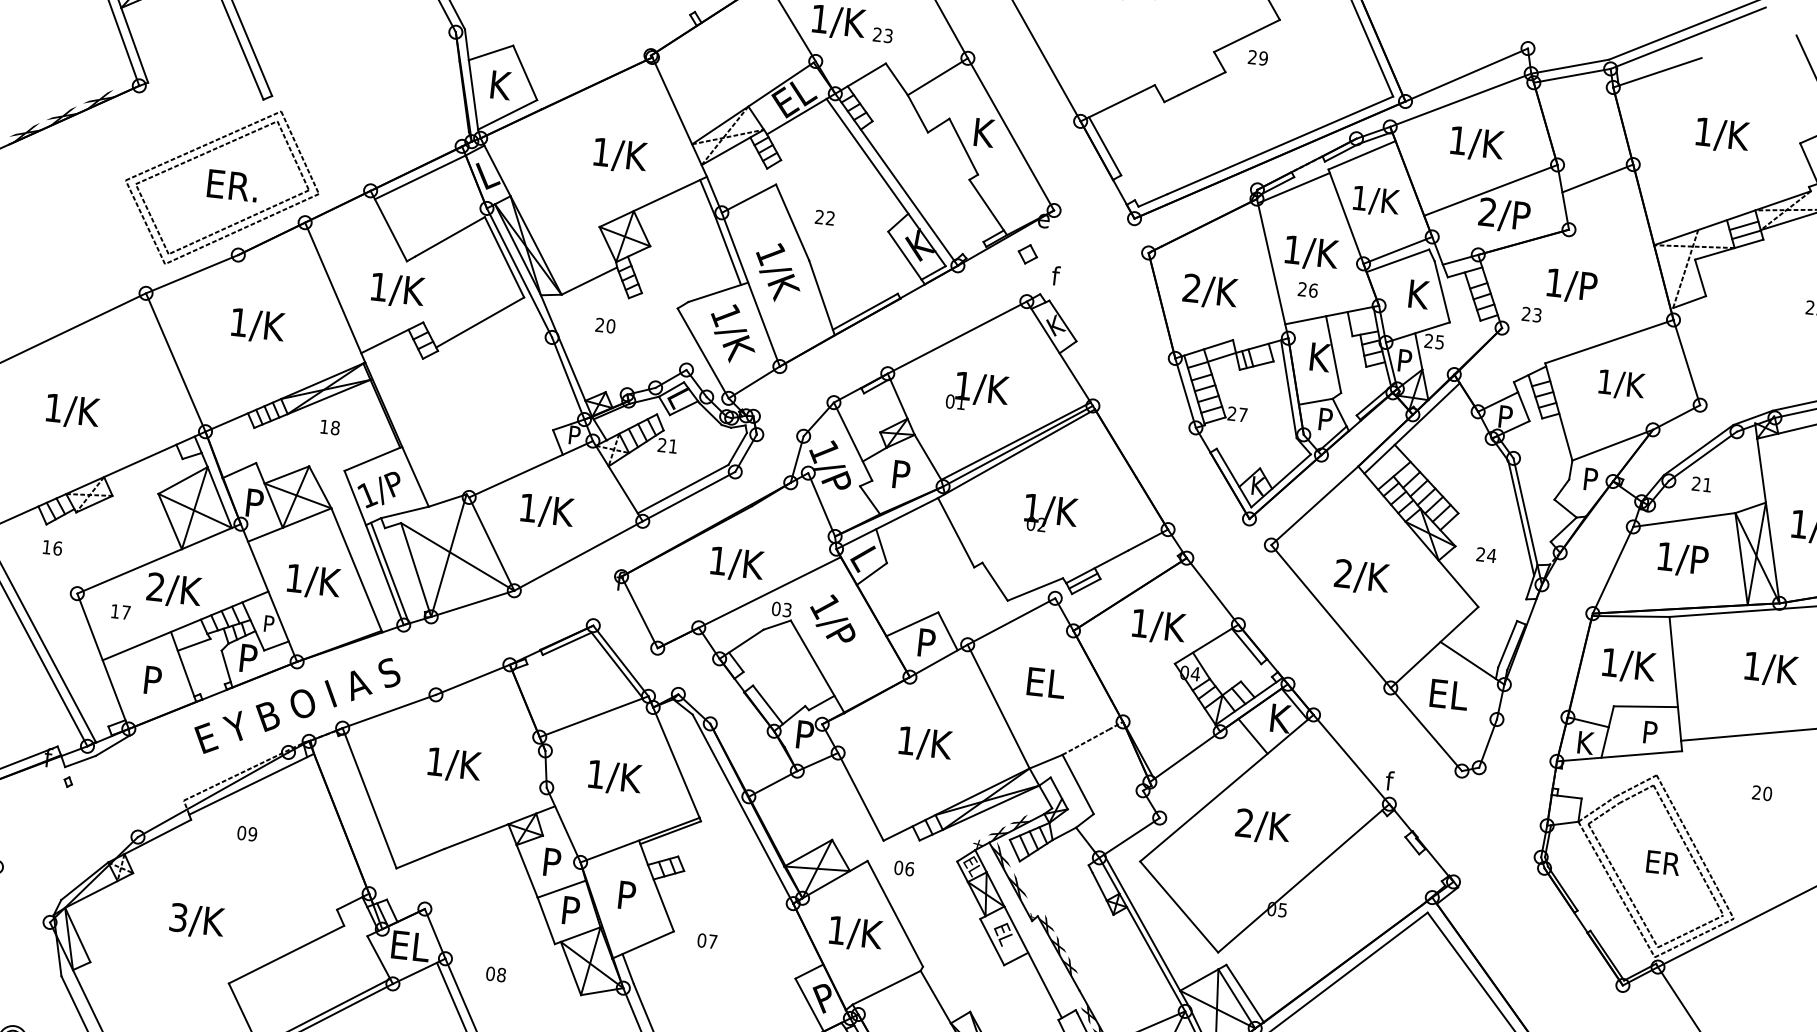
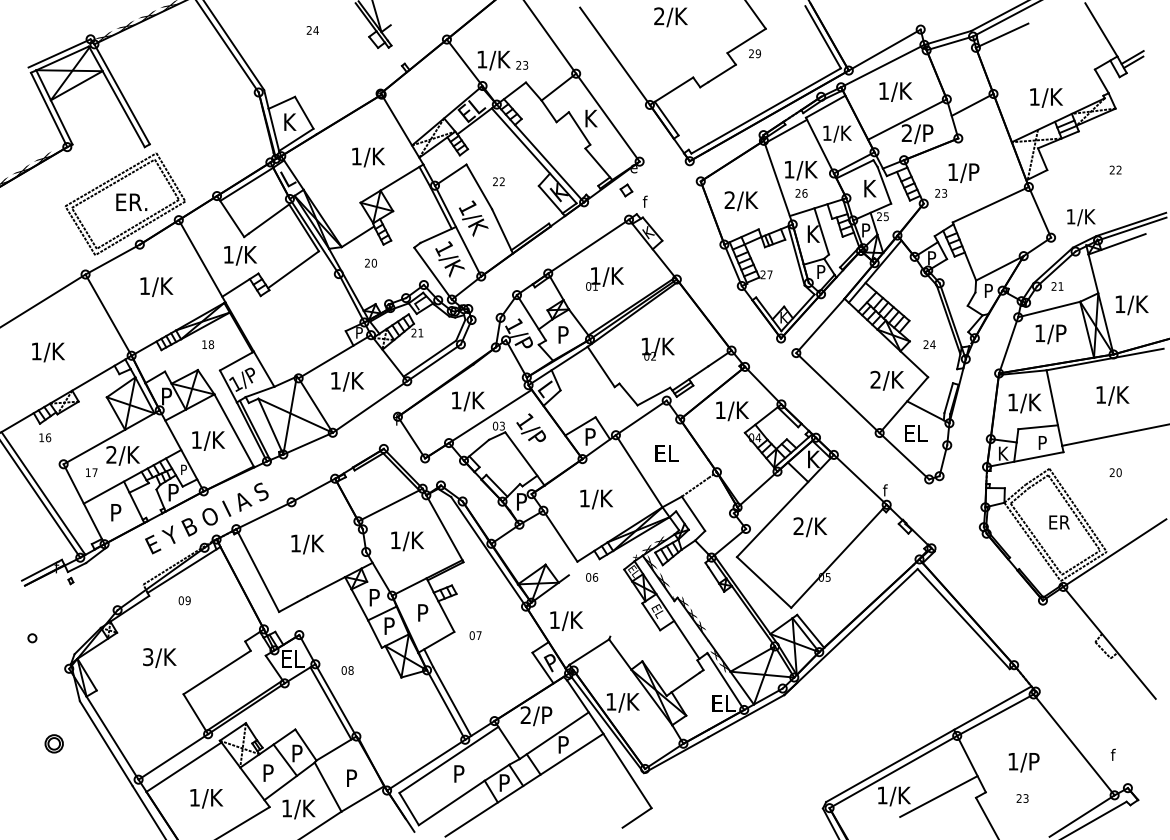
text: (1722, 134) -> (1046, 97), moved
text: (1621, 384) -> (1081, 217), moved
text: (1362, 576) -> (887, 380), moved
line: (895, 913) -> (589, 605), removed

